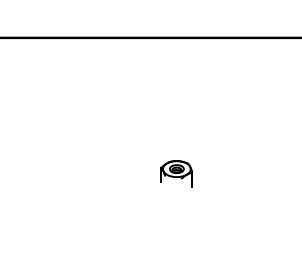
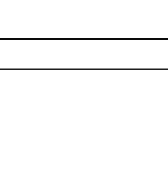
part: (177, 173) -> (111, 143), removed

